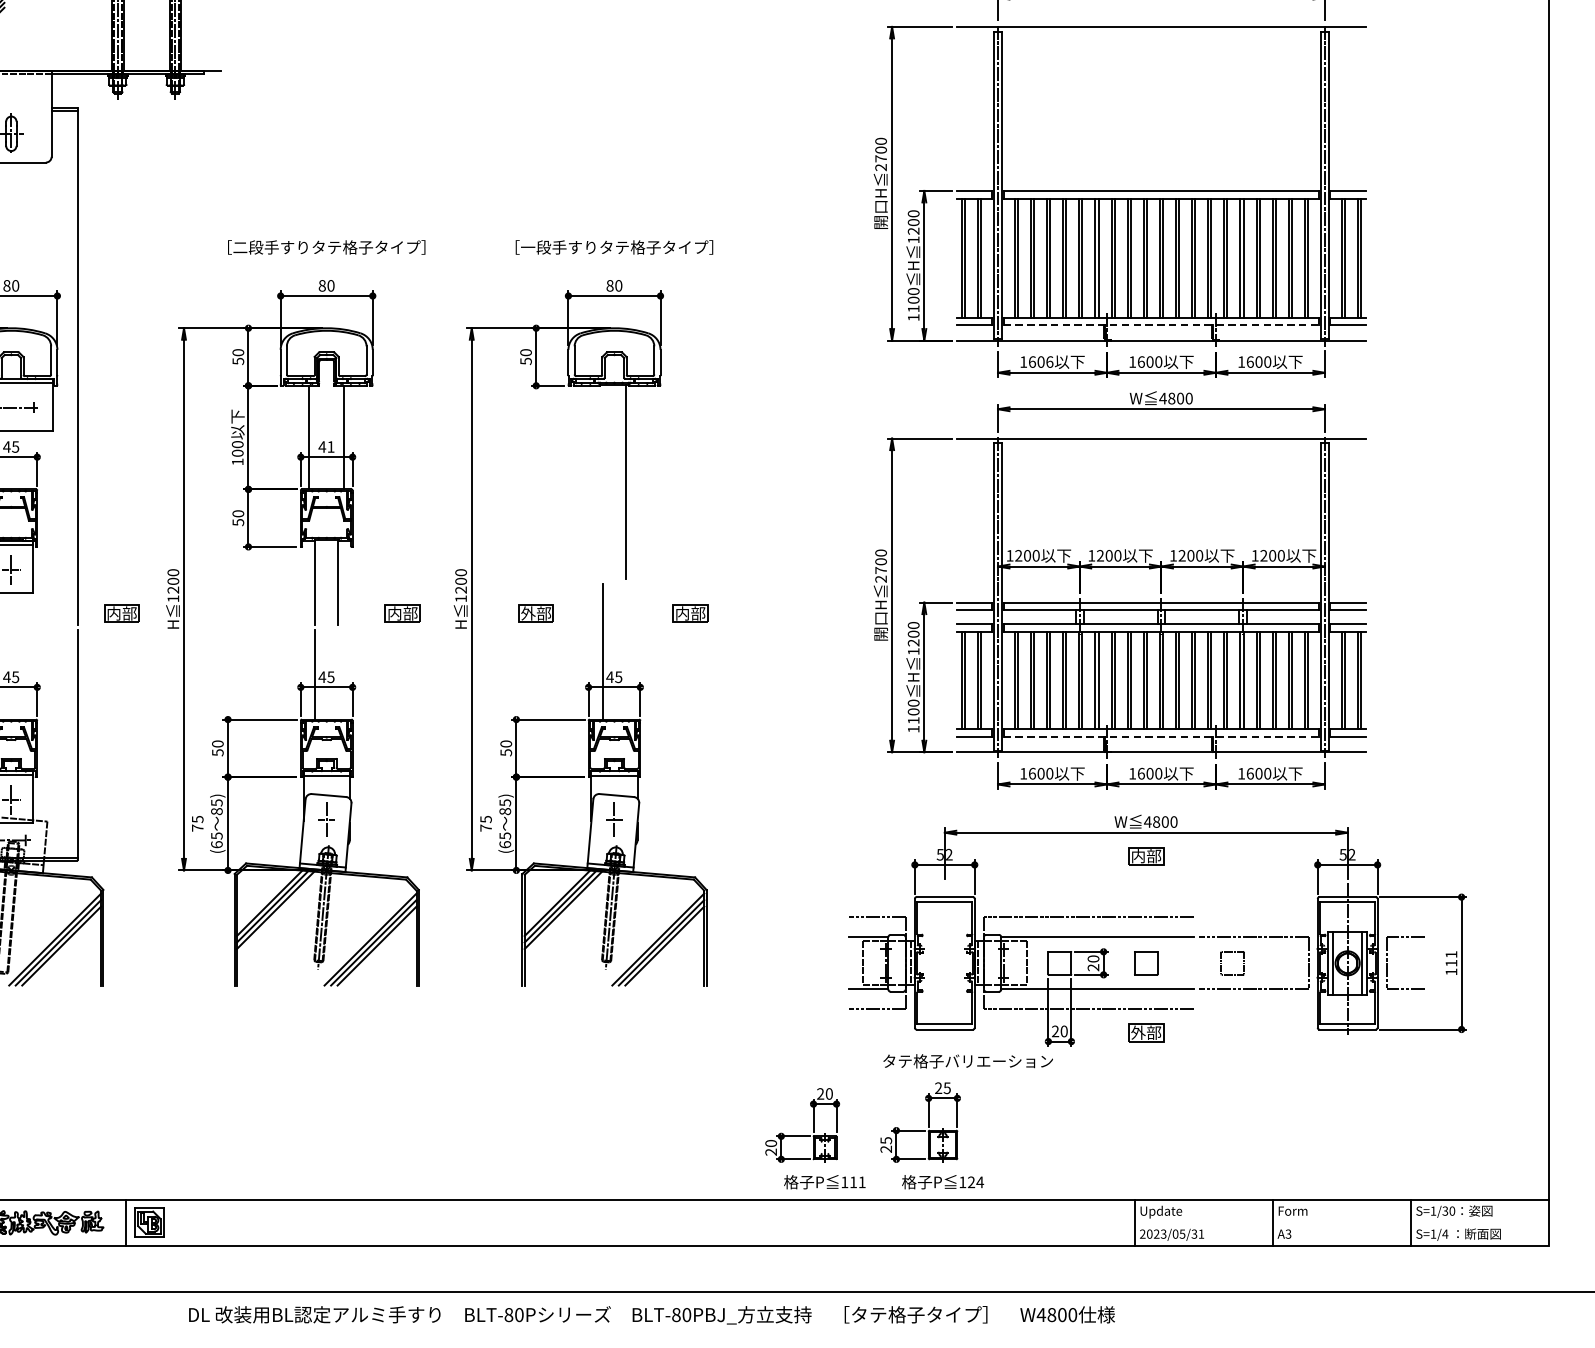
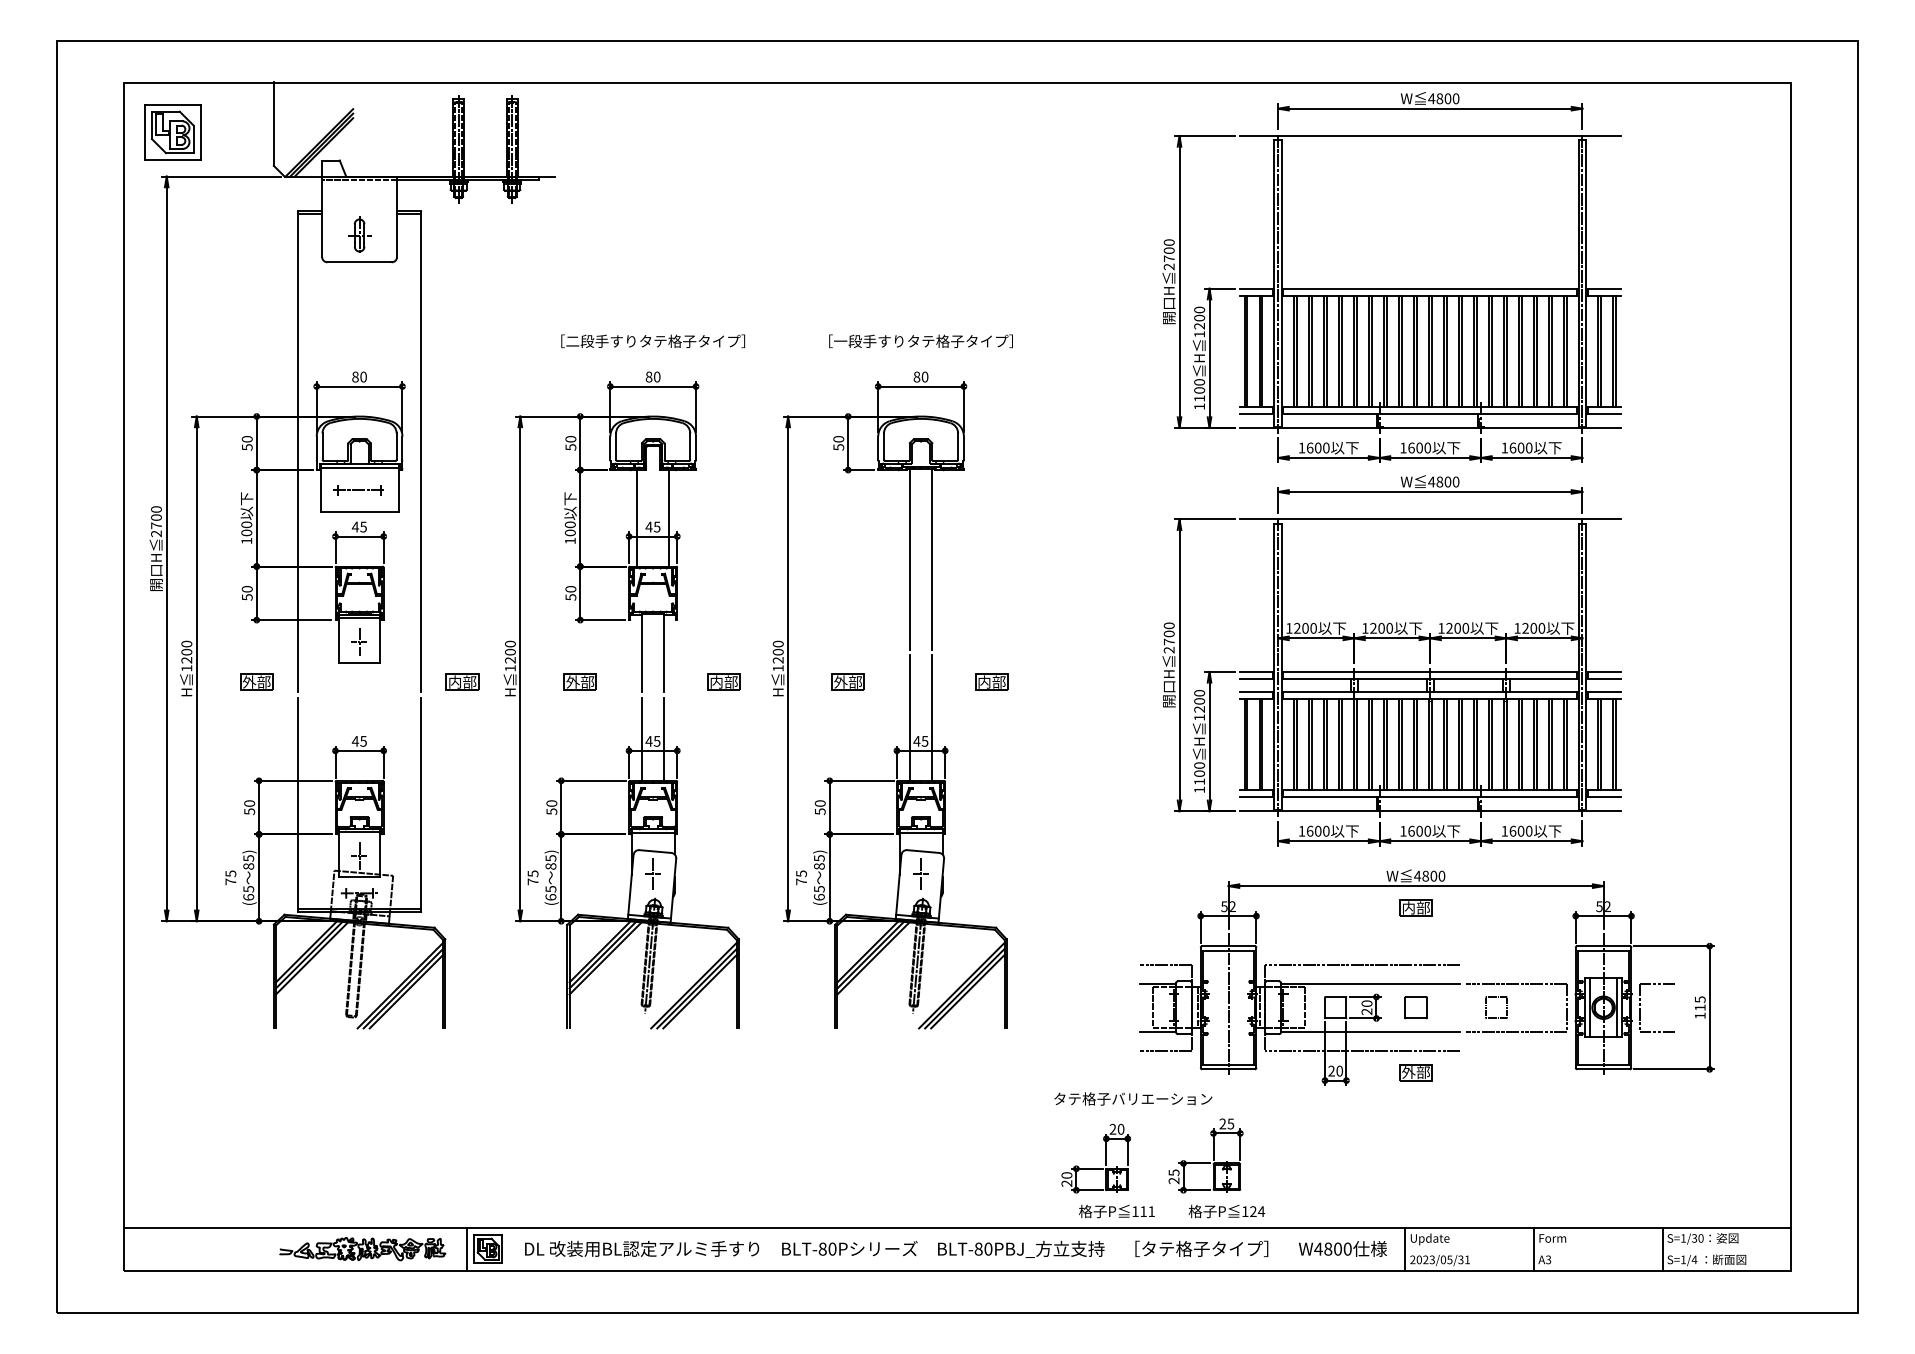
line: (1161, 324) -> (1430, 413), dashed -> solid
text: (1050, 361) -> (1326, 447), 1606 -> 1600
text: (330, 446) -> (656, 526), 41 -> 45
line: (603, 481) -> (910, 559), added
part: (247, 612) -> (579, 681), added
line: (625, 651) -> (931, 717), added
line: (337, 674) -> (663, 738), added
line: (1161, 736) -> (1430, 796), dashed -> solid
text: (1451, 954) -> (1700, 999), 111 -> 115
line: (944, 958) -> (1228, 1003), added
text: (968, 1060) -> (1133, 1098), moved
text: (651, 1314) -> (955, 1248), moved

